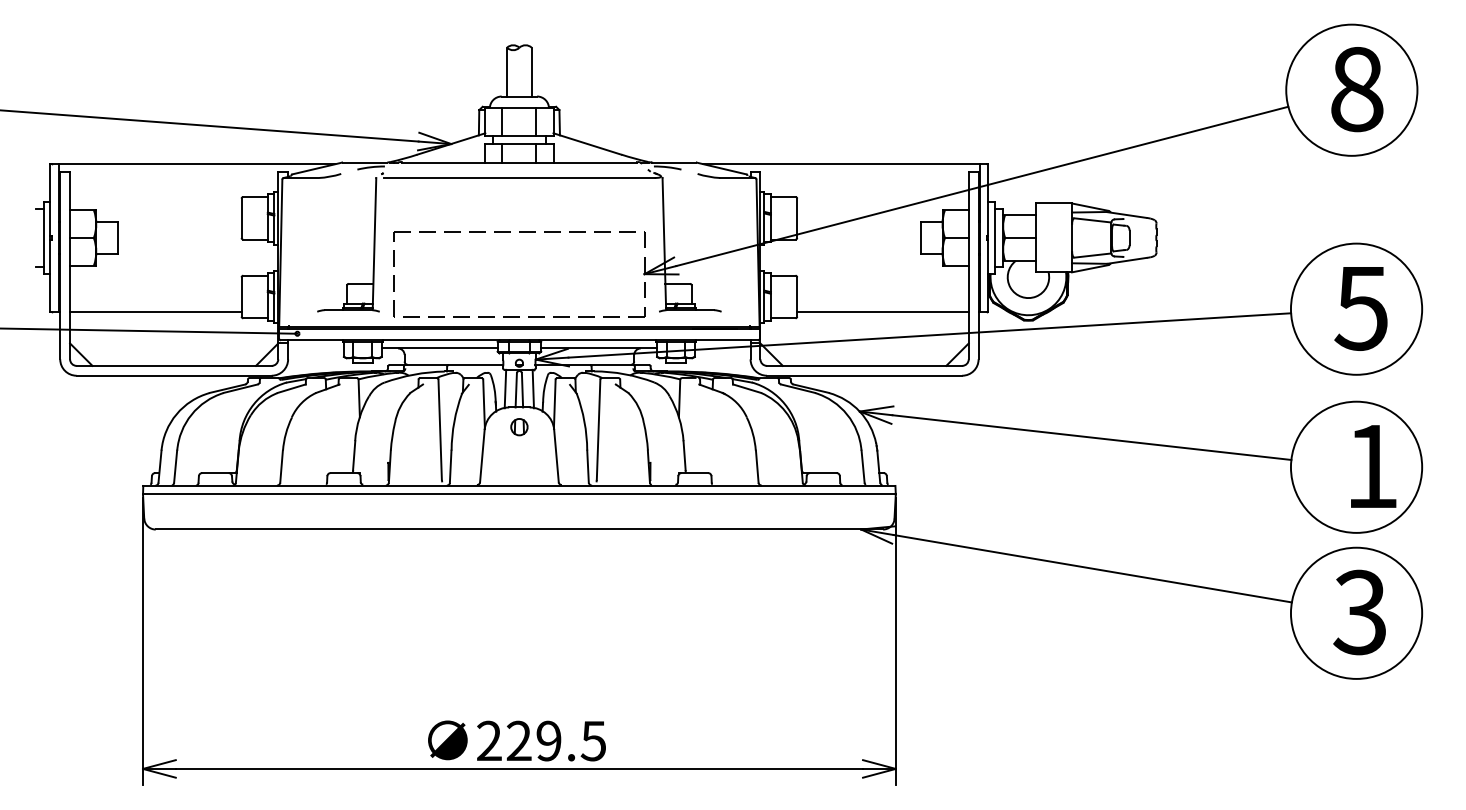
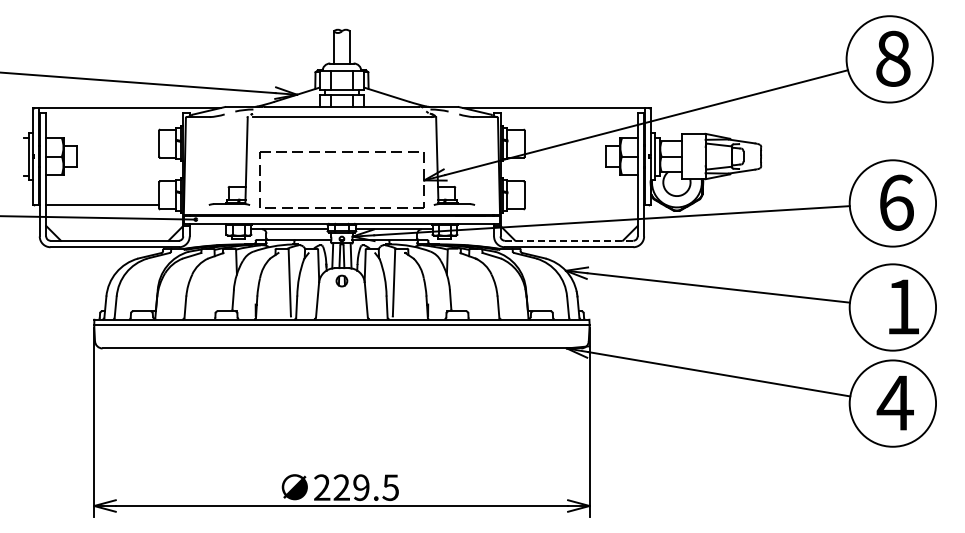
text: (1360, 307) -> (895, 202), 5 -> 6
line: (881, 312) -> (580, 205), removed
line: (865, 365) -> (569, 240), solid -> dashed
text: (1359, 613) -> (894, 403), 3 -> 4

